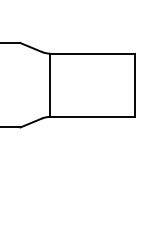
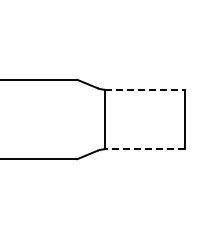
line: (91, 53) -> (144, 89), solid -> dashed
line: (91, 117) -> (144, 149), solid -> dashed

